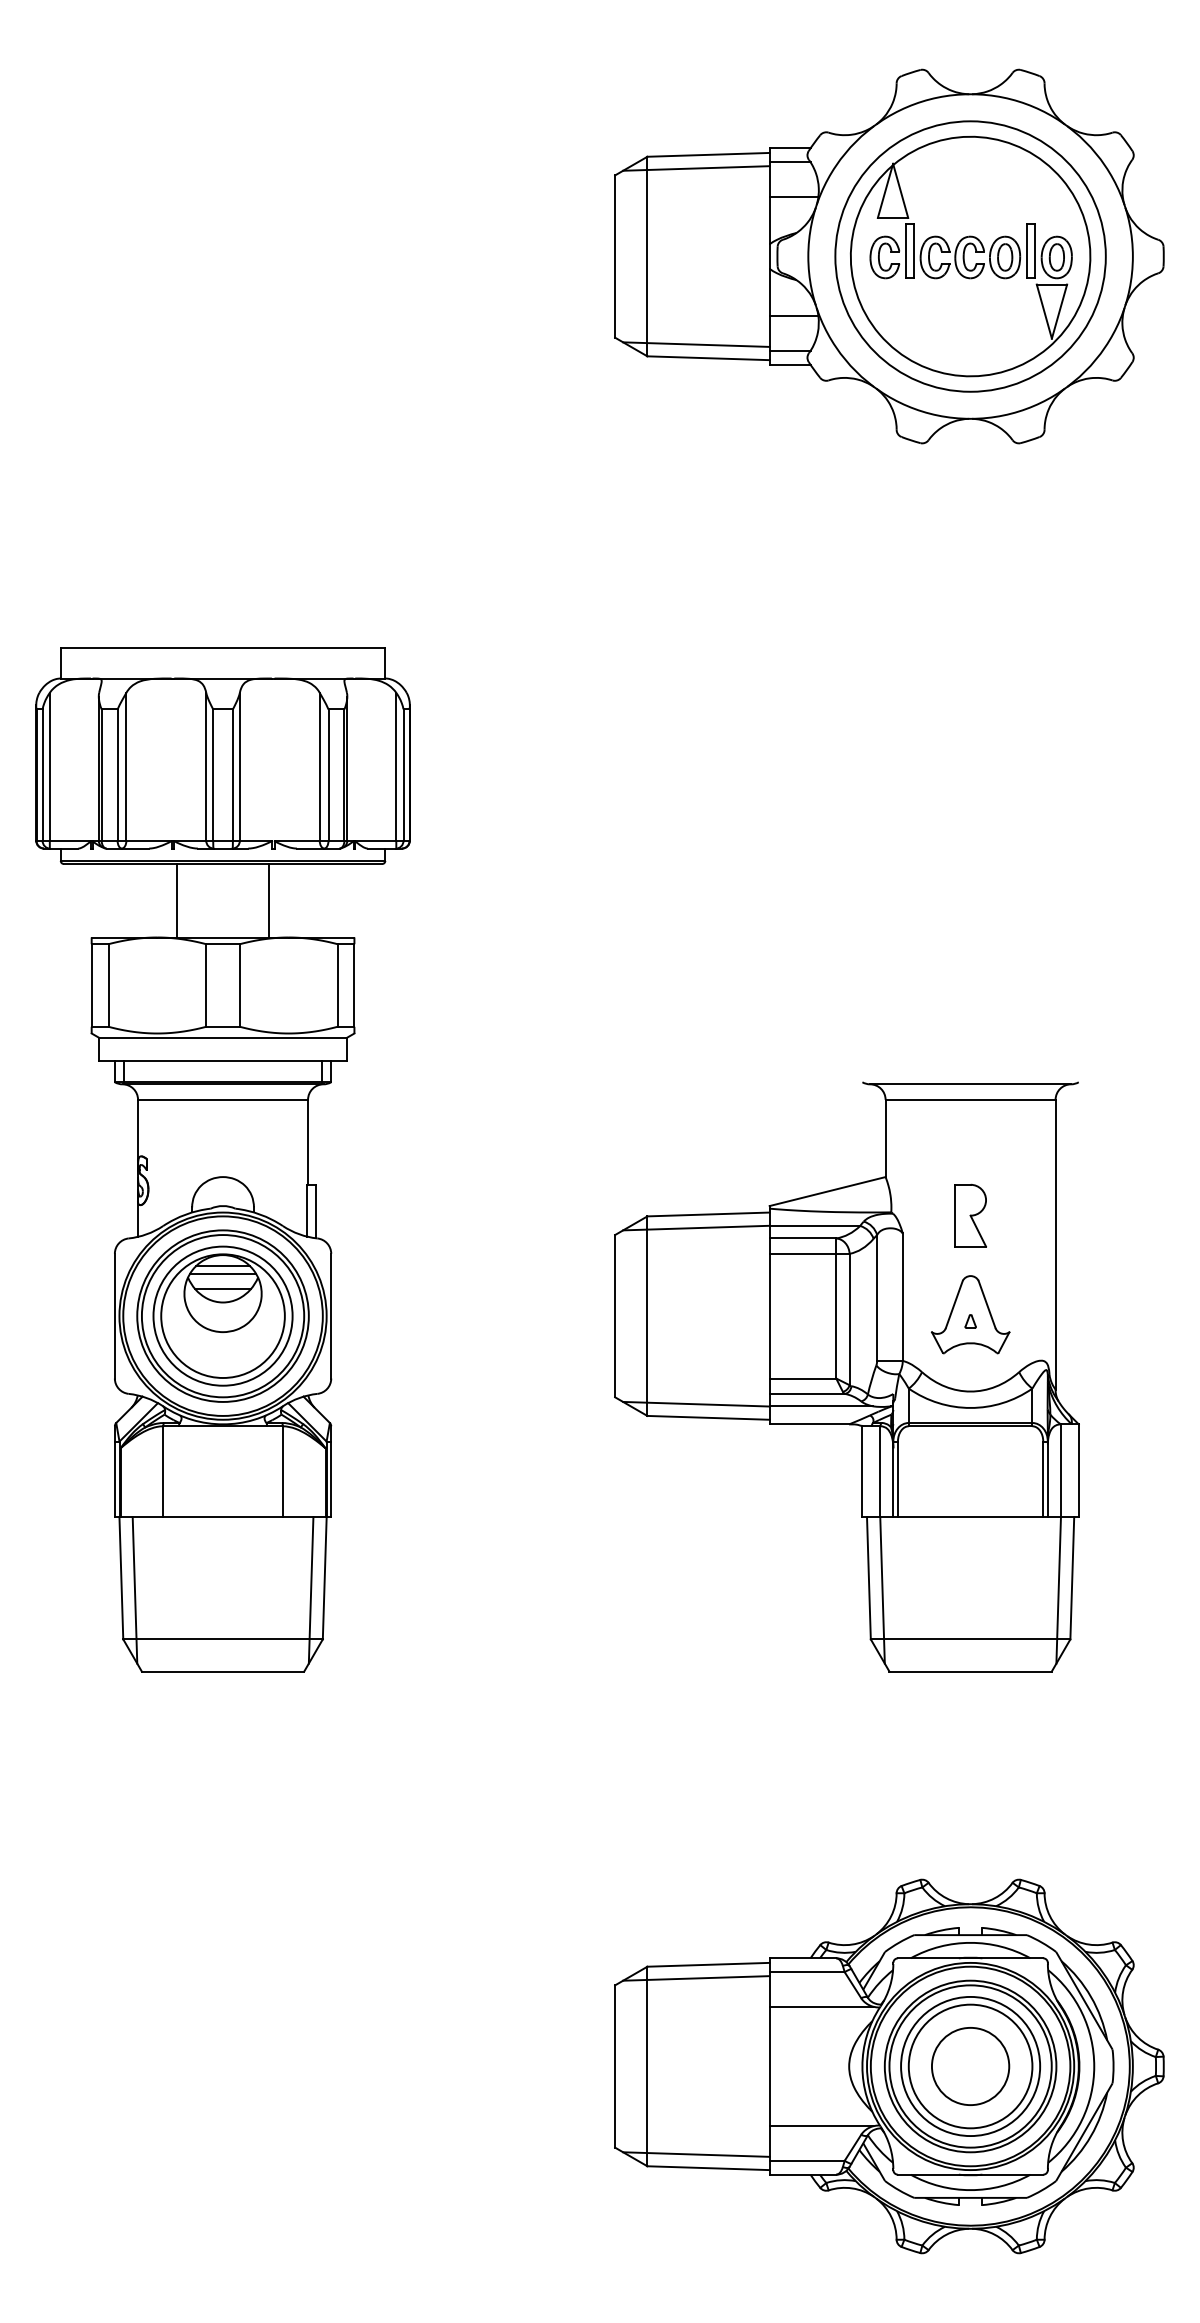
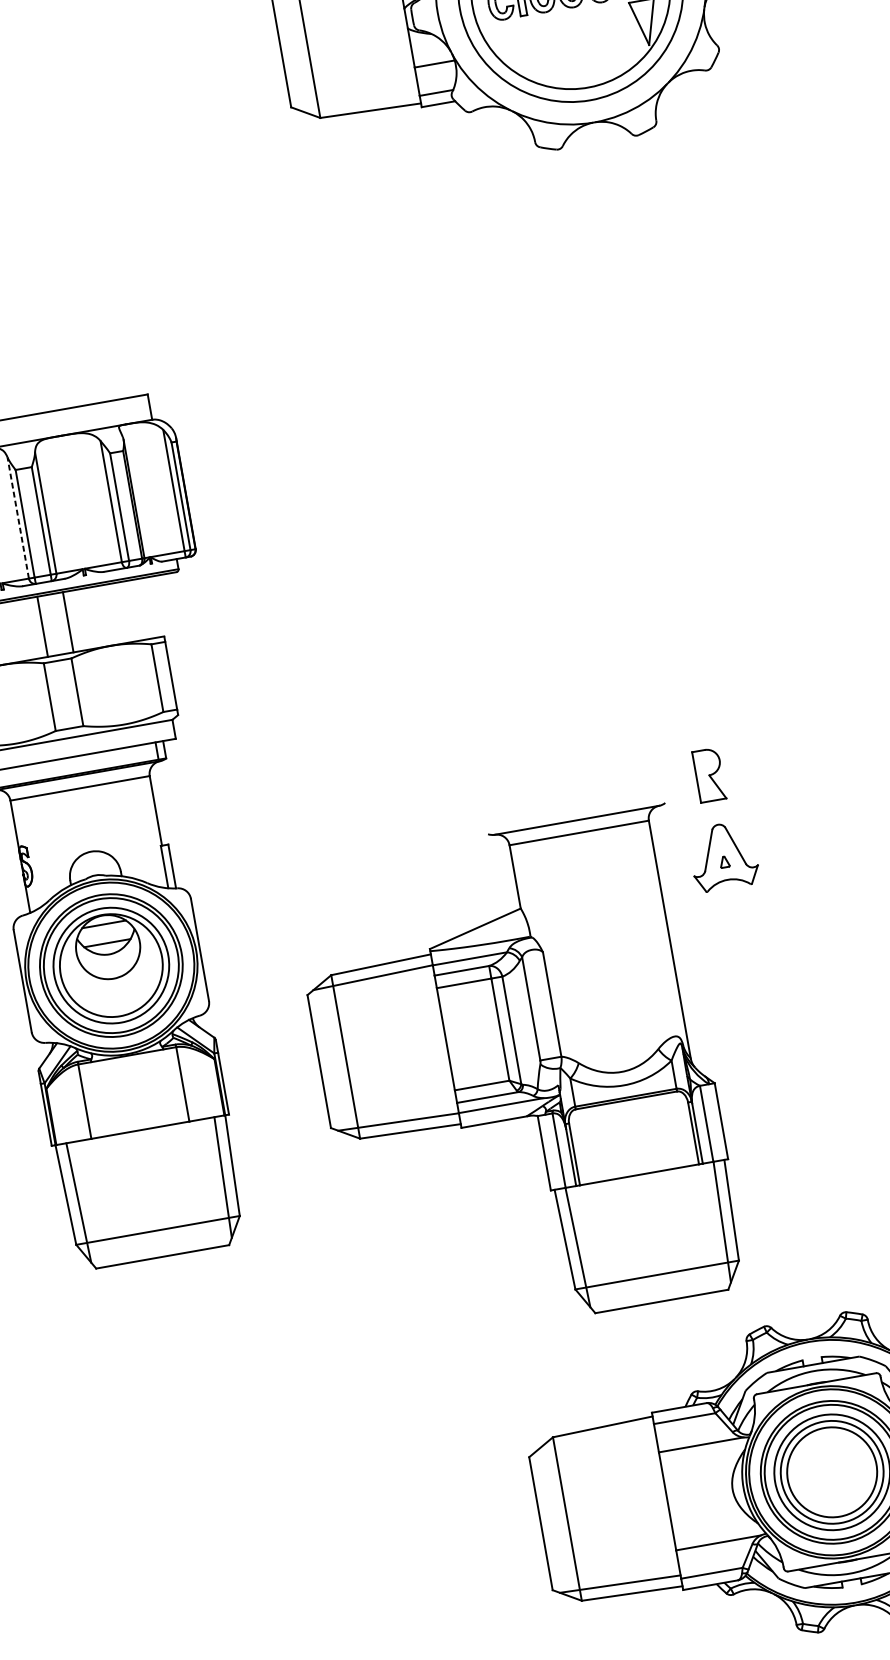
line: (696, 344) -> (358, 101), removed
line: (206, 766) -> (18, 517), solid -> dashed
line: (176, 900) -> (68, 622), moved
line: (269, 900) -> (42, 626), moved
line: (222, 1273) -> (104, 930), removed
part: (846, 1376) -> (517, 1077), moved
line: (696, 1978) -> (594, 1439), removed
circle: (970, 2066) -> (832, 1472), size x1.4

